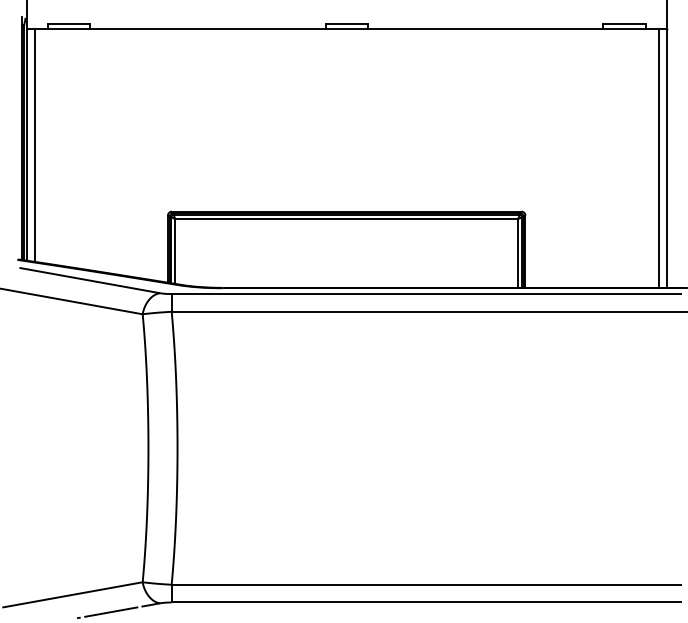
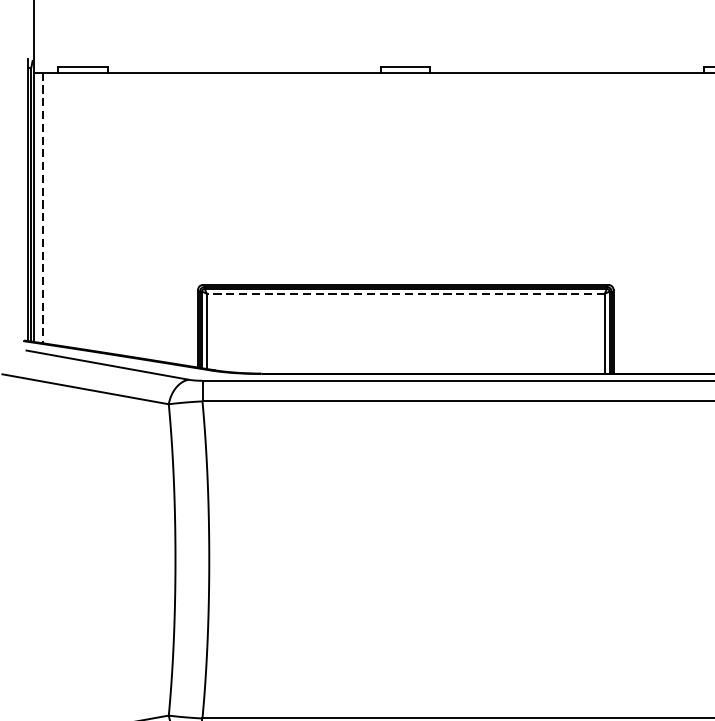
line: (34, 145) -> (43, 208), solid -> dashed
line: (346, 219) -> (405, 294), solid -> dashed

